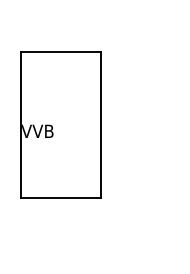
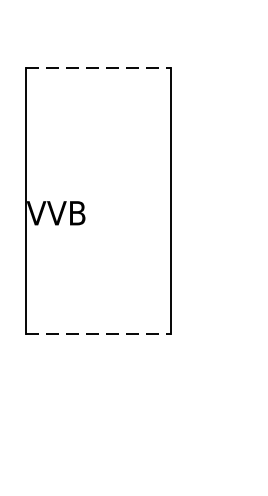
line: (60, 51) -> (98, 67), solid -> dashed
line: (60, 197) -> (98, 333), solid -> dashed

